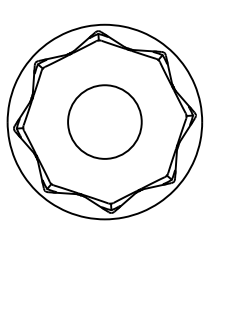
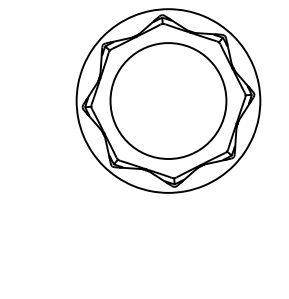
circle: (104, 122) -> (168, 101), size x1.67

